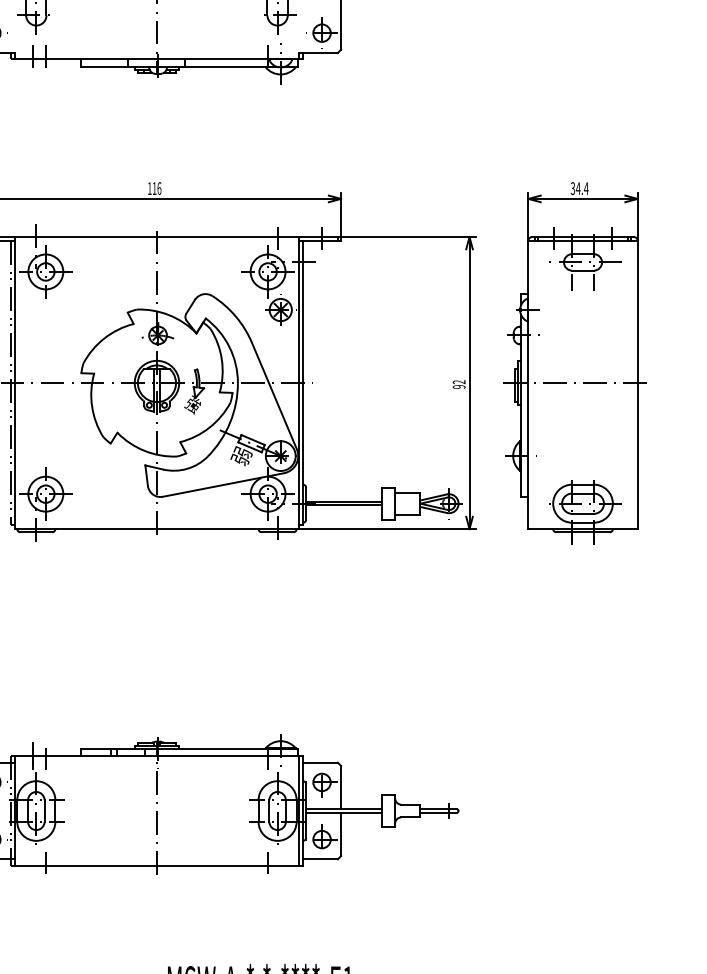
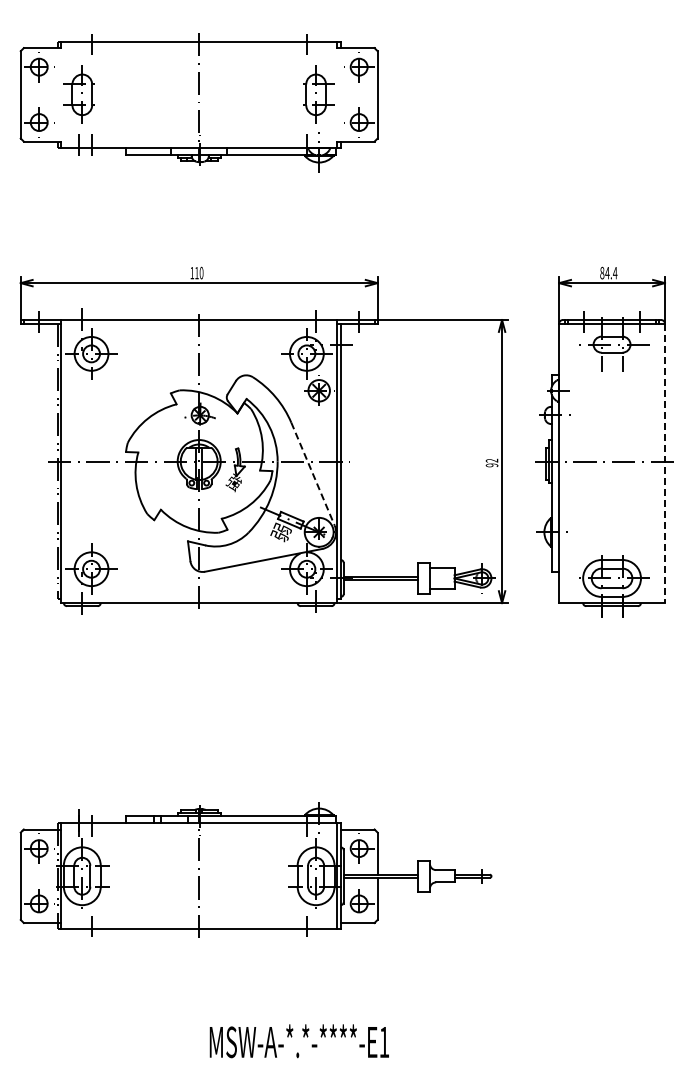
text: (159, 187) -> (201, 272), 116 -> 110
text: (573, 188) -> (602, 273), 34.4 -> 84.4
line: (637, 385) -> (664, 463), solid -> dashed
line: (274, 396) -> (313, 474), solid -> dashed

